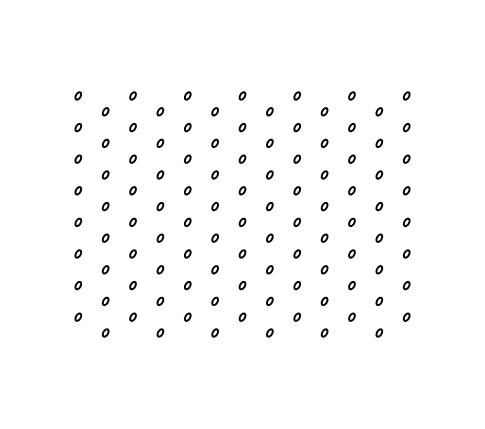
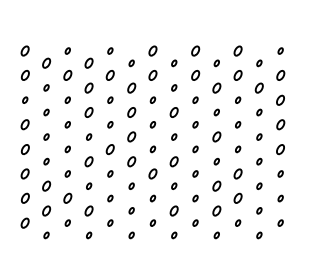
part: (78, 95) -> (25, 50), size x1.6
part: (242, 95) -> (152, 50), size x1.6
part: (296, 95) -> (194, 50), size x1.6
part: (351, 95) -> (237, 50), size x1.6
part: (105, 111) -> (46, 63), size x1.6
part: (160, 111) -> (89, 63), size x1.6
part: (77, 127) -> (24, 75), size x1.6
part: (132, 127) -> (67, 75), size x1.6
part: (187, 127) -> (110, 75), size x1.6
part: (242, 127) -> (152, 75), size x1.6
part: (296, 127) -> (194, 75), size x1.6
part: (351, 127) -> (237, 75), size x1.6
part: (406, 127) -> (280, 75), size x1.6
part: (160, 142) -> (89, 87), size x1.6
part: (214, 142) -> (131, 87), size x1.6
part: (324, 142) -> (216, 87), size x1.6
part: (379, 142) -> (259, 87), size x1.6
part: (406, 158) -> (280, 99), size x1.6
part: (160, 174) -> (89, 112), size x1.6
part: (214, 174) -> (131, 112), size x1.6
part: (269, 174) -> (173, 112), size x1.6
part: (78, 190) -> (25, 124), size x1.6
part: (406, 190) -> (280, 124), size x1.6
part: (214, 206) -> (131, 137), size x1.6
part: (324, 206) -> (216, 137), size x1.6
part: (77, 221) -> (24, 148), size x1.6
part: (187, 221) -> (110, 148), size x1.6
part: (406, 221) -> (280, 148), size x1.6
part: (160, 237) -> (89, 161), size x1.6
part: (214, 237) -> (131, 161), size x1.6
part: (269, 237) -> (173, 161), size x1.6
part: (78, 253) -> (25, 173), size x1.6
part: (242, 253) -> (152, 173), size x1.6
part: (351, 253) -> (237, 173), size x1.6
part: (105, 269) -> (46, 186), size x1.6
part: (324, 269) -> (216, 186), size x1.6
part: (77, 285) -> (24, 198), size x1.6
part: (132, 285) -> (67, 198), size x1.6
part: (351, 285) -> (237, 198), size x1.6
part: (105, 300) -> (46, 210), size x1.6
part: (160, 300) -> (89, 210), size x1.6
part: (269, 300) -> (173, 210), size x1.6
part: (324, 300) -> (216, 210), size x1.6
part: (78, 316) -> (25, 222), size x1.6

